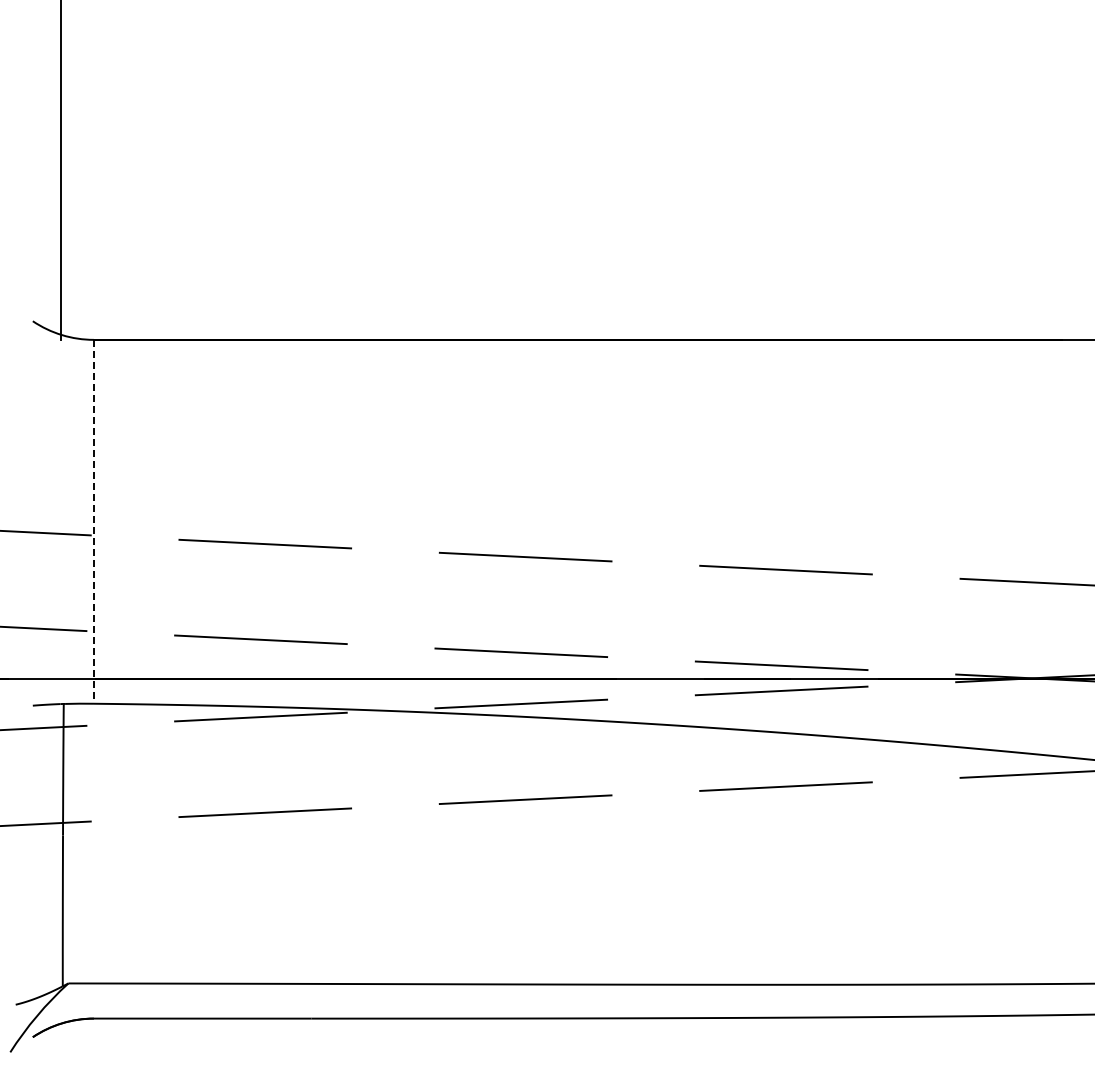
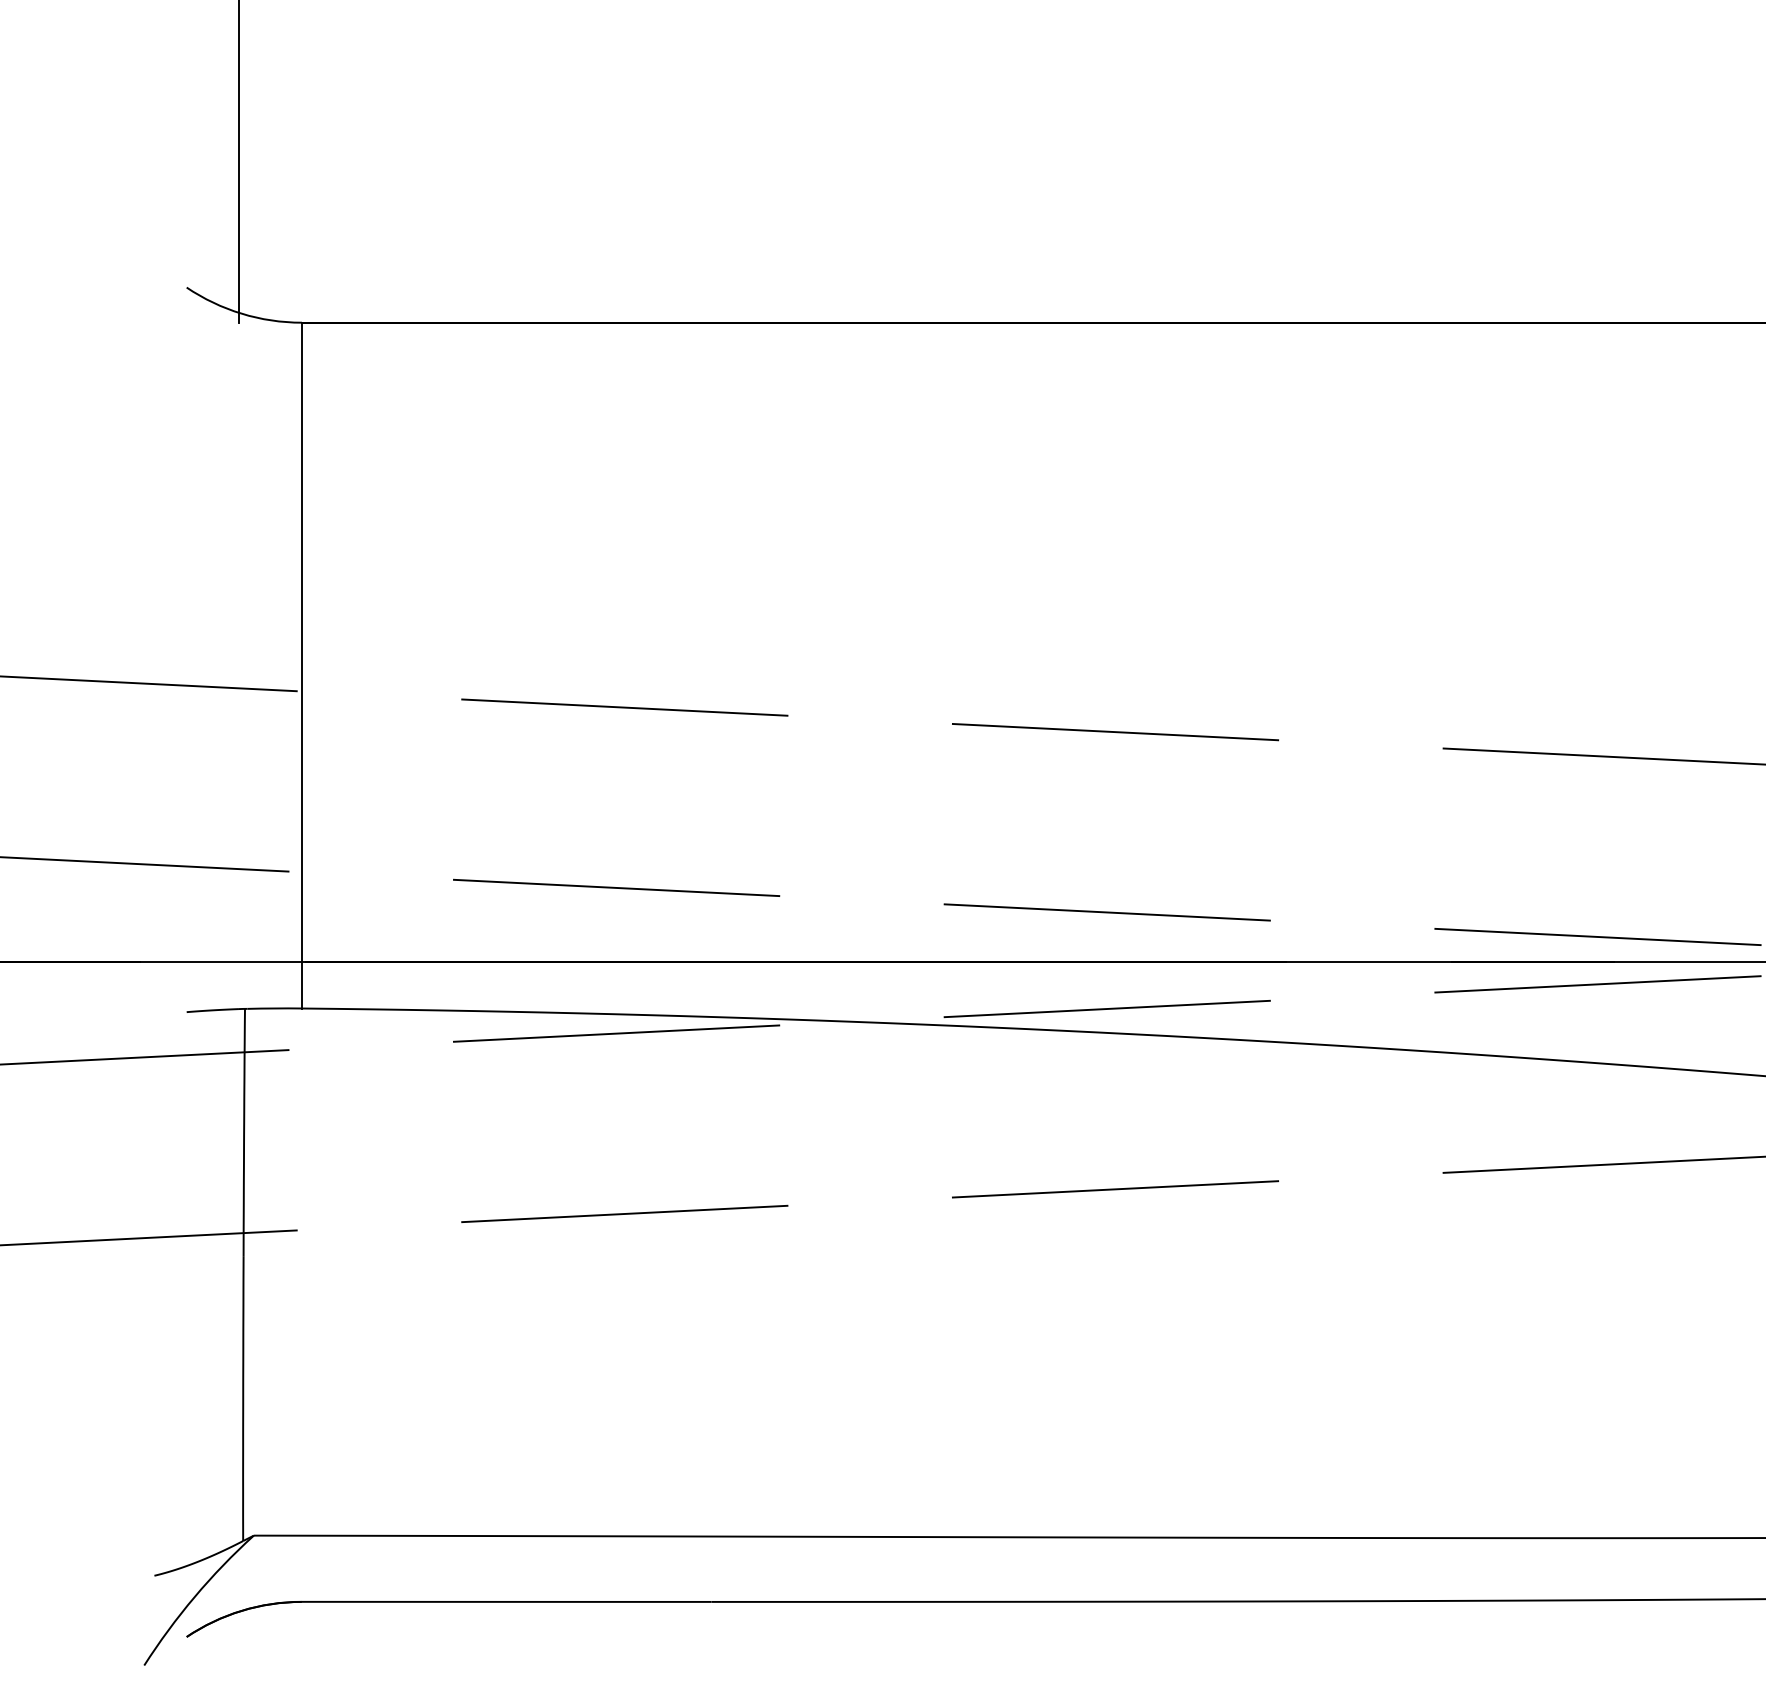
line: (93, 521) -> (301, 665), dashed -> solid

